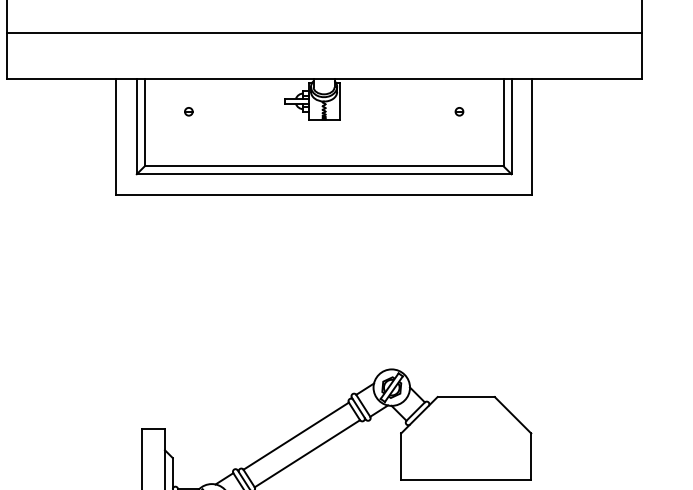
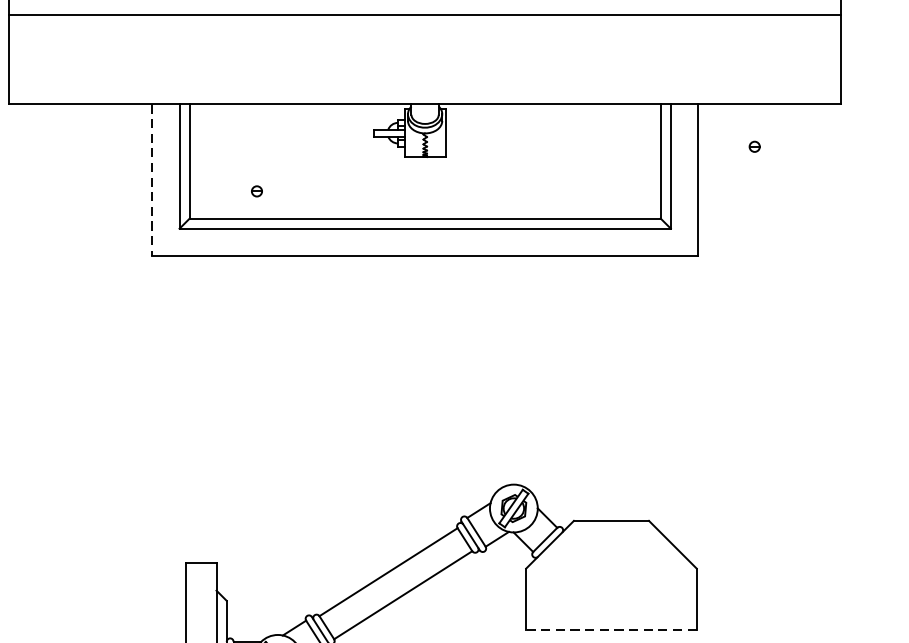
line: (323, 32) -> (424, 15), moved
part: (188, 111) -> (256, 191), moved
part: (459, 111) -> (754, 146), moved
line: (116, 137) -> (152, 180), solid -> dashed
line: (465, 480) -> (610, 630), solid -> dashed

